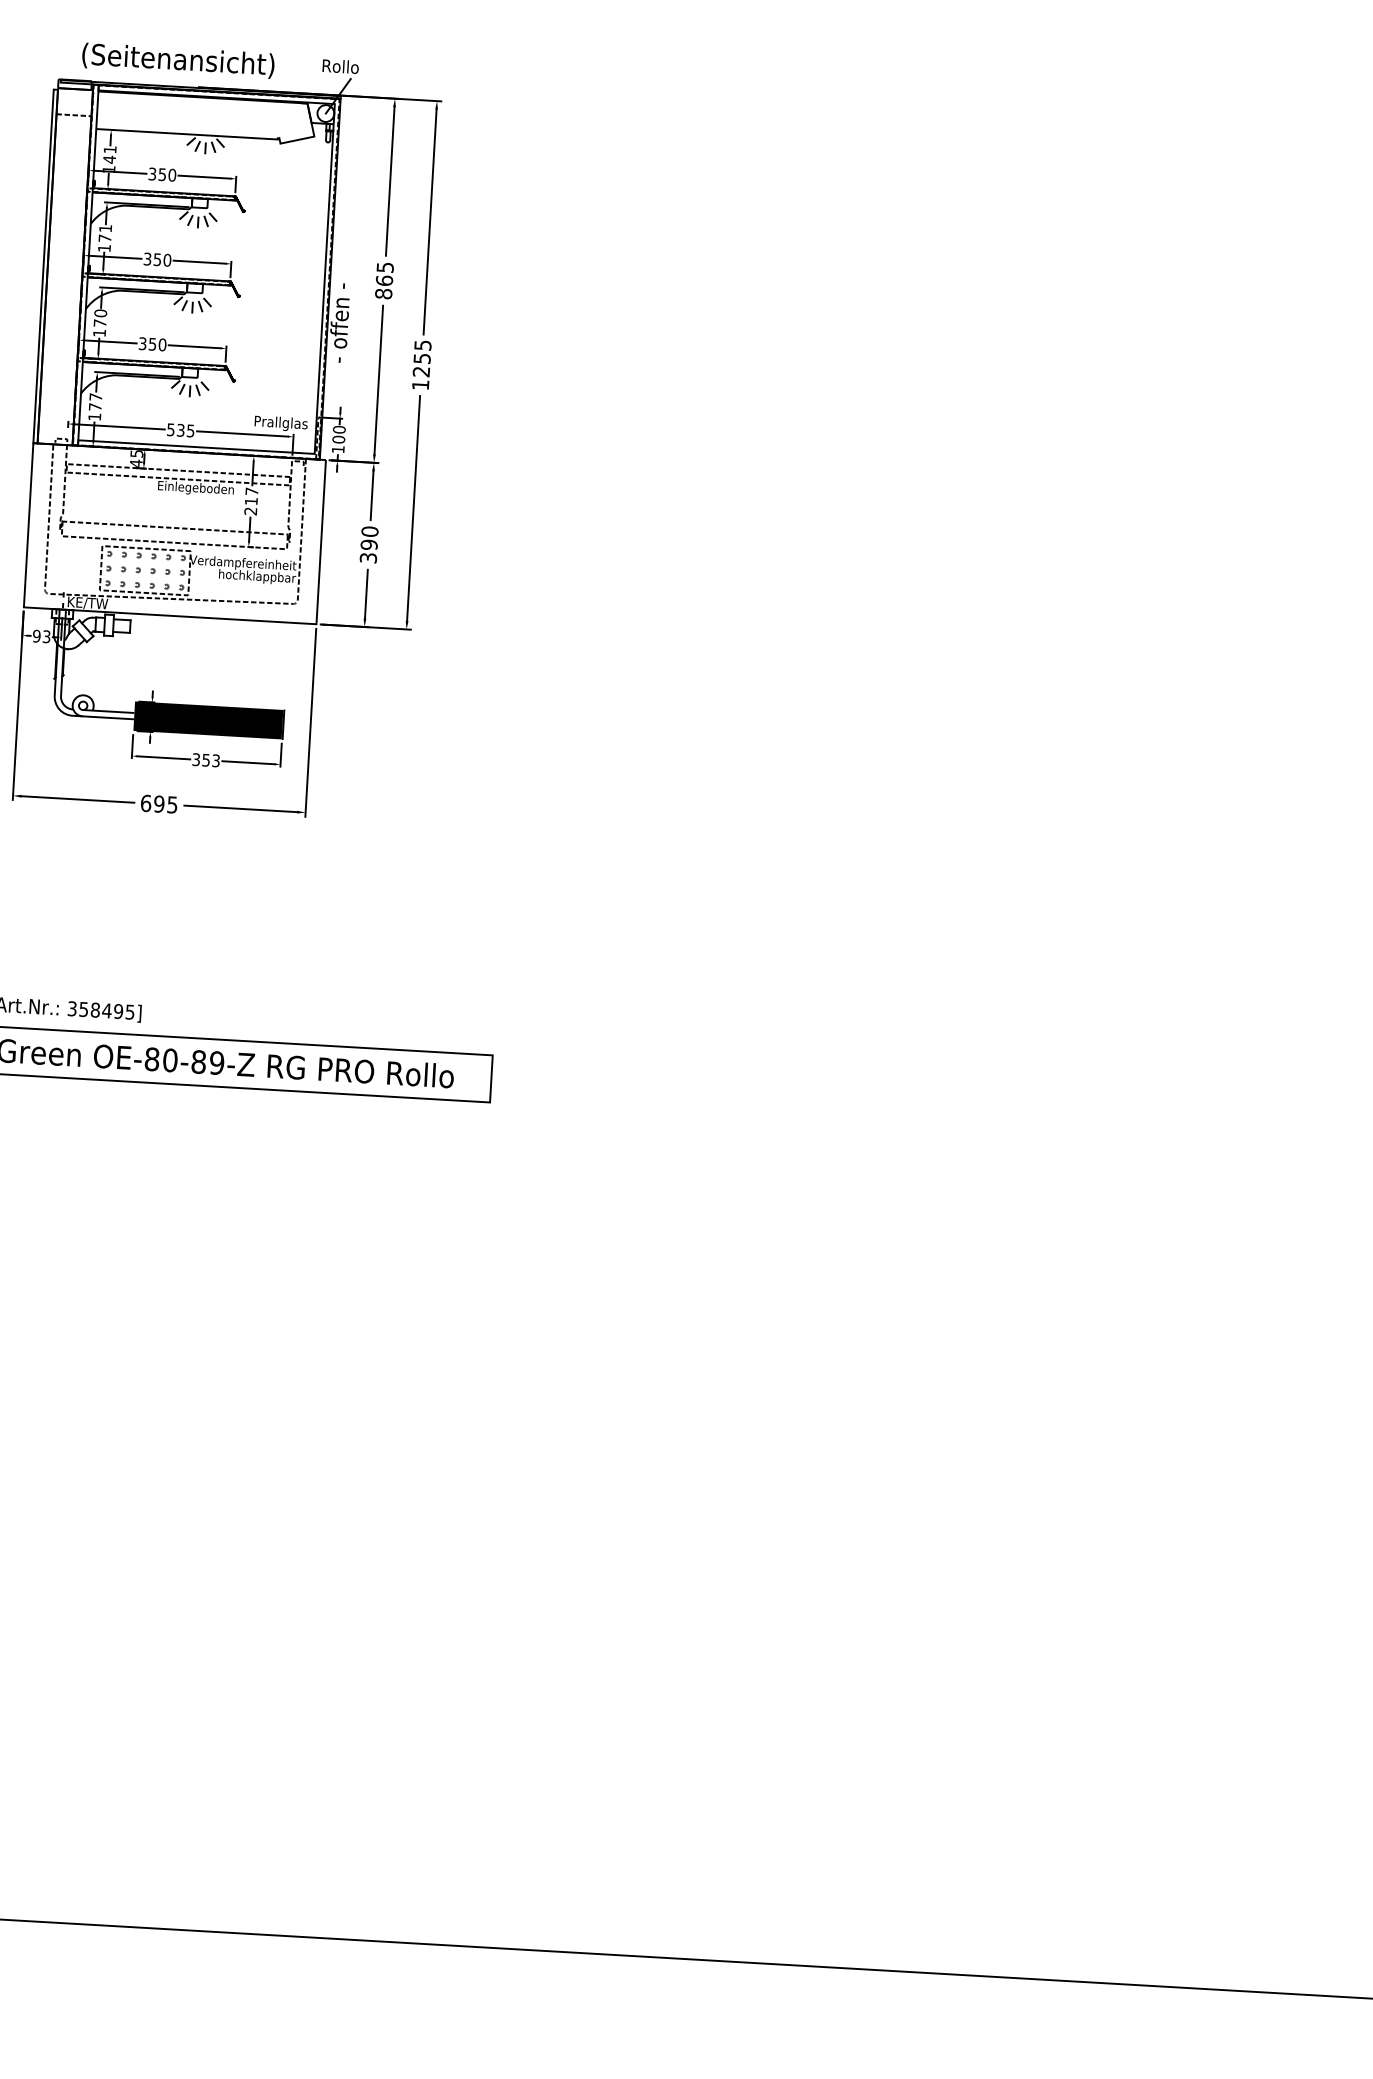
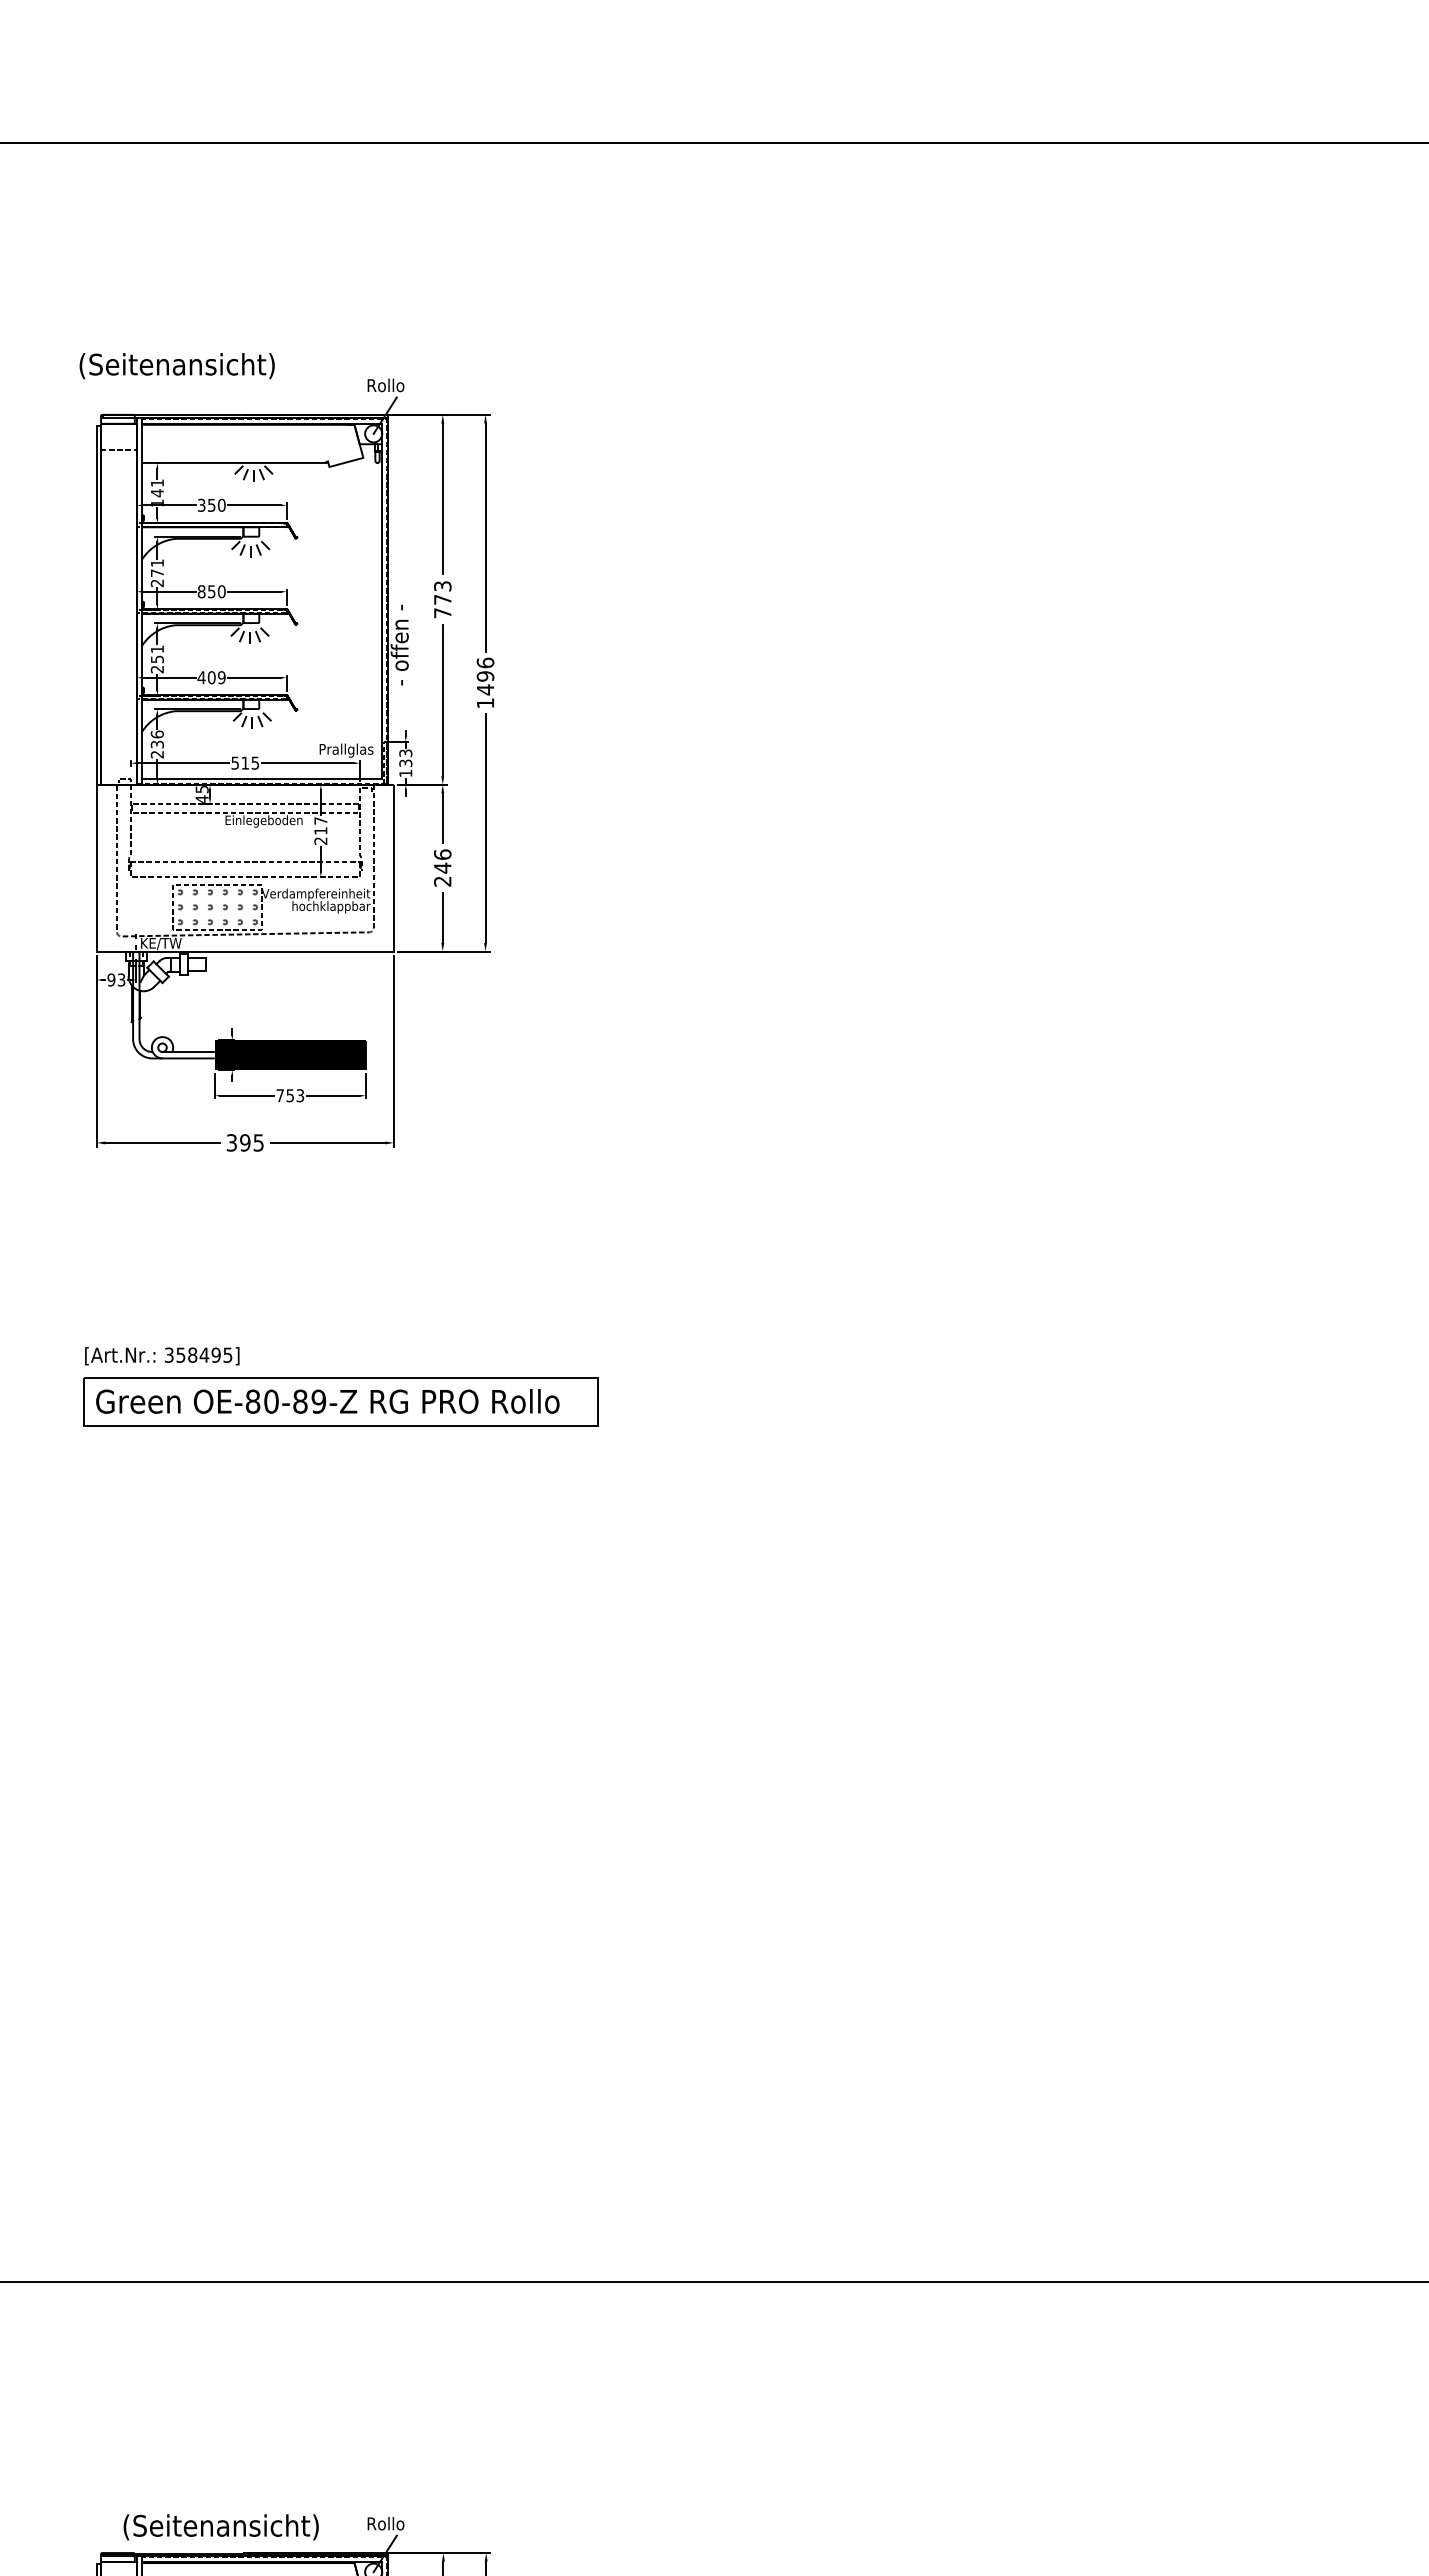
text: (177, 61) -> (176, 366), moved
text: (103, 248) -> (156, 583), 171 -> 271
text: (147, 258) -> (201, 591), 350 -> 850
text: (384, 280) -> (442, 599), 865 -> 773
text: (99, 323) -> (156, 659), 170 -> 251
text: (152, 344) -> (211, 677), 350 -> 409
text: (422, 358) -> (485, 676), 1255 -> 1496
text: (94, 406) -> (156, 744), 177 -> 236
text: (180, 429) -> (244, 762), 535 -> 515
text: (338, 434) -> (405, 758), 100 -> 133
text: (369, 544) -> (442, 867), 390 -> 246
text: (195, 759) -> (279, 1095), 353 -> 753
text: (145, 803) -> (231, 1142), 695 -> 395

